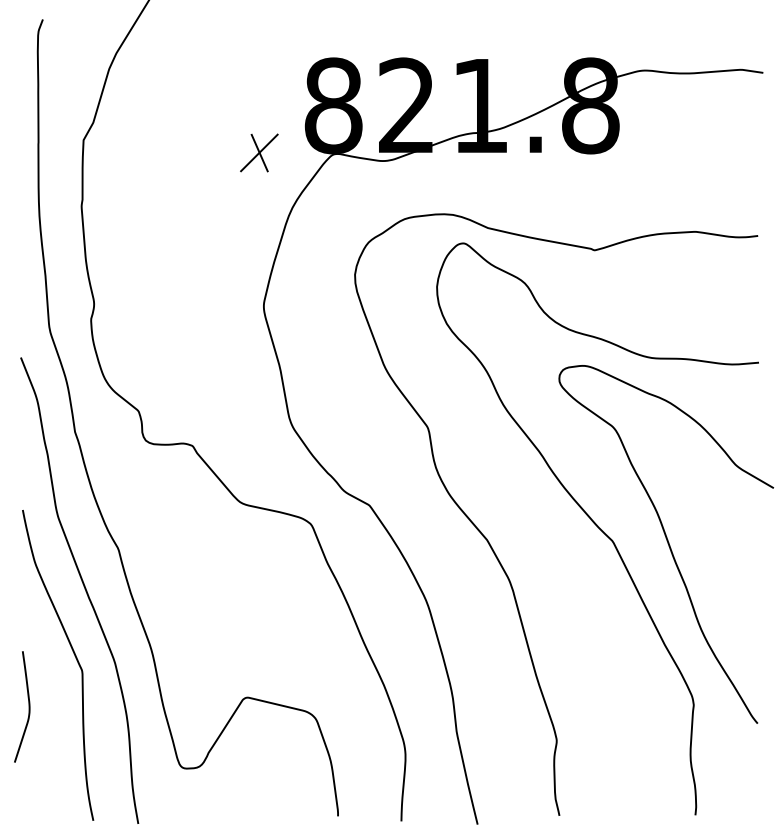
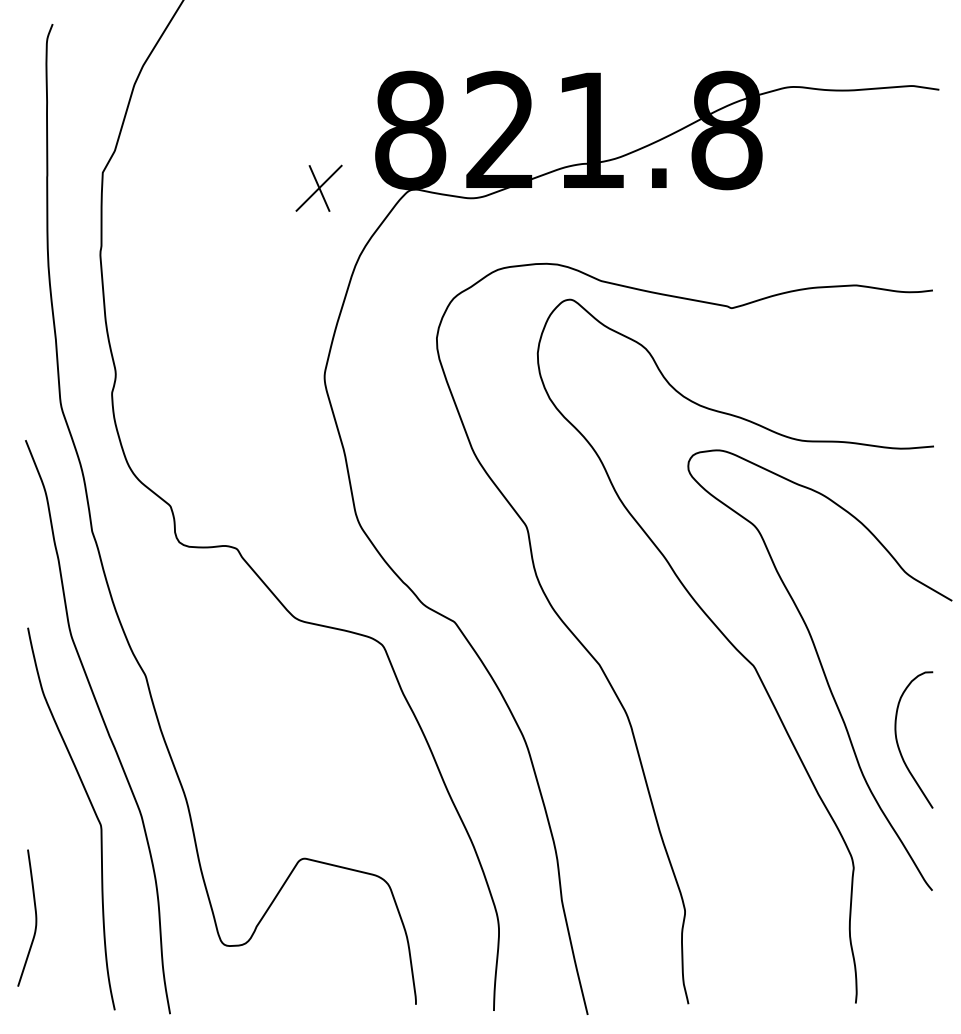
curve: (730, 604) -> (898, 744), added
curve: (28, 706) -> (34, 917), moved

